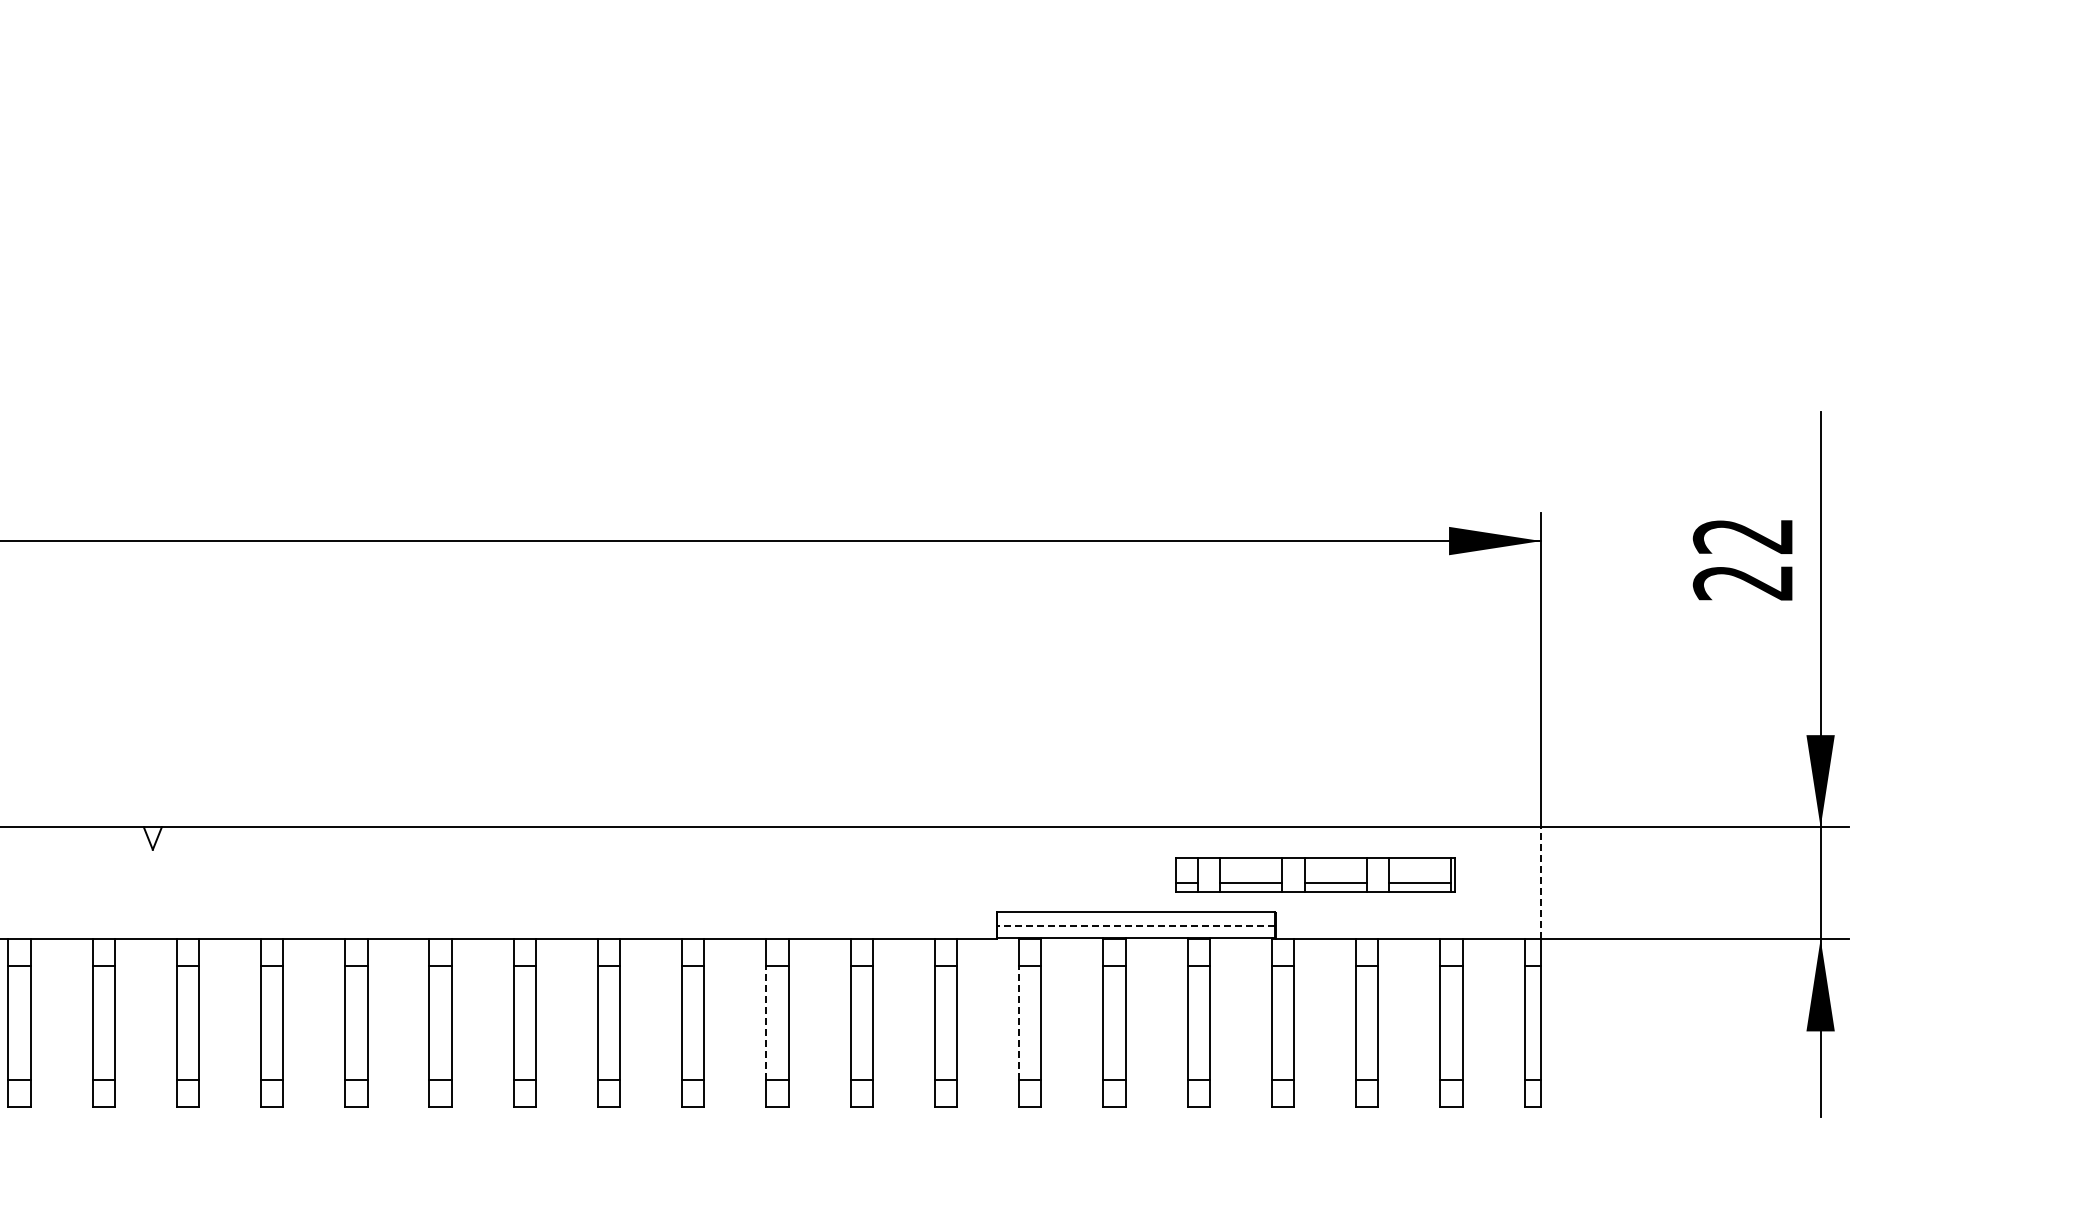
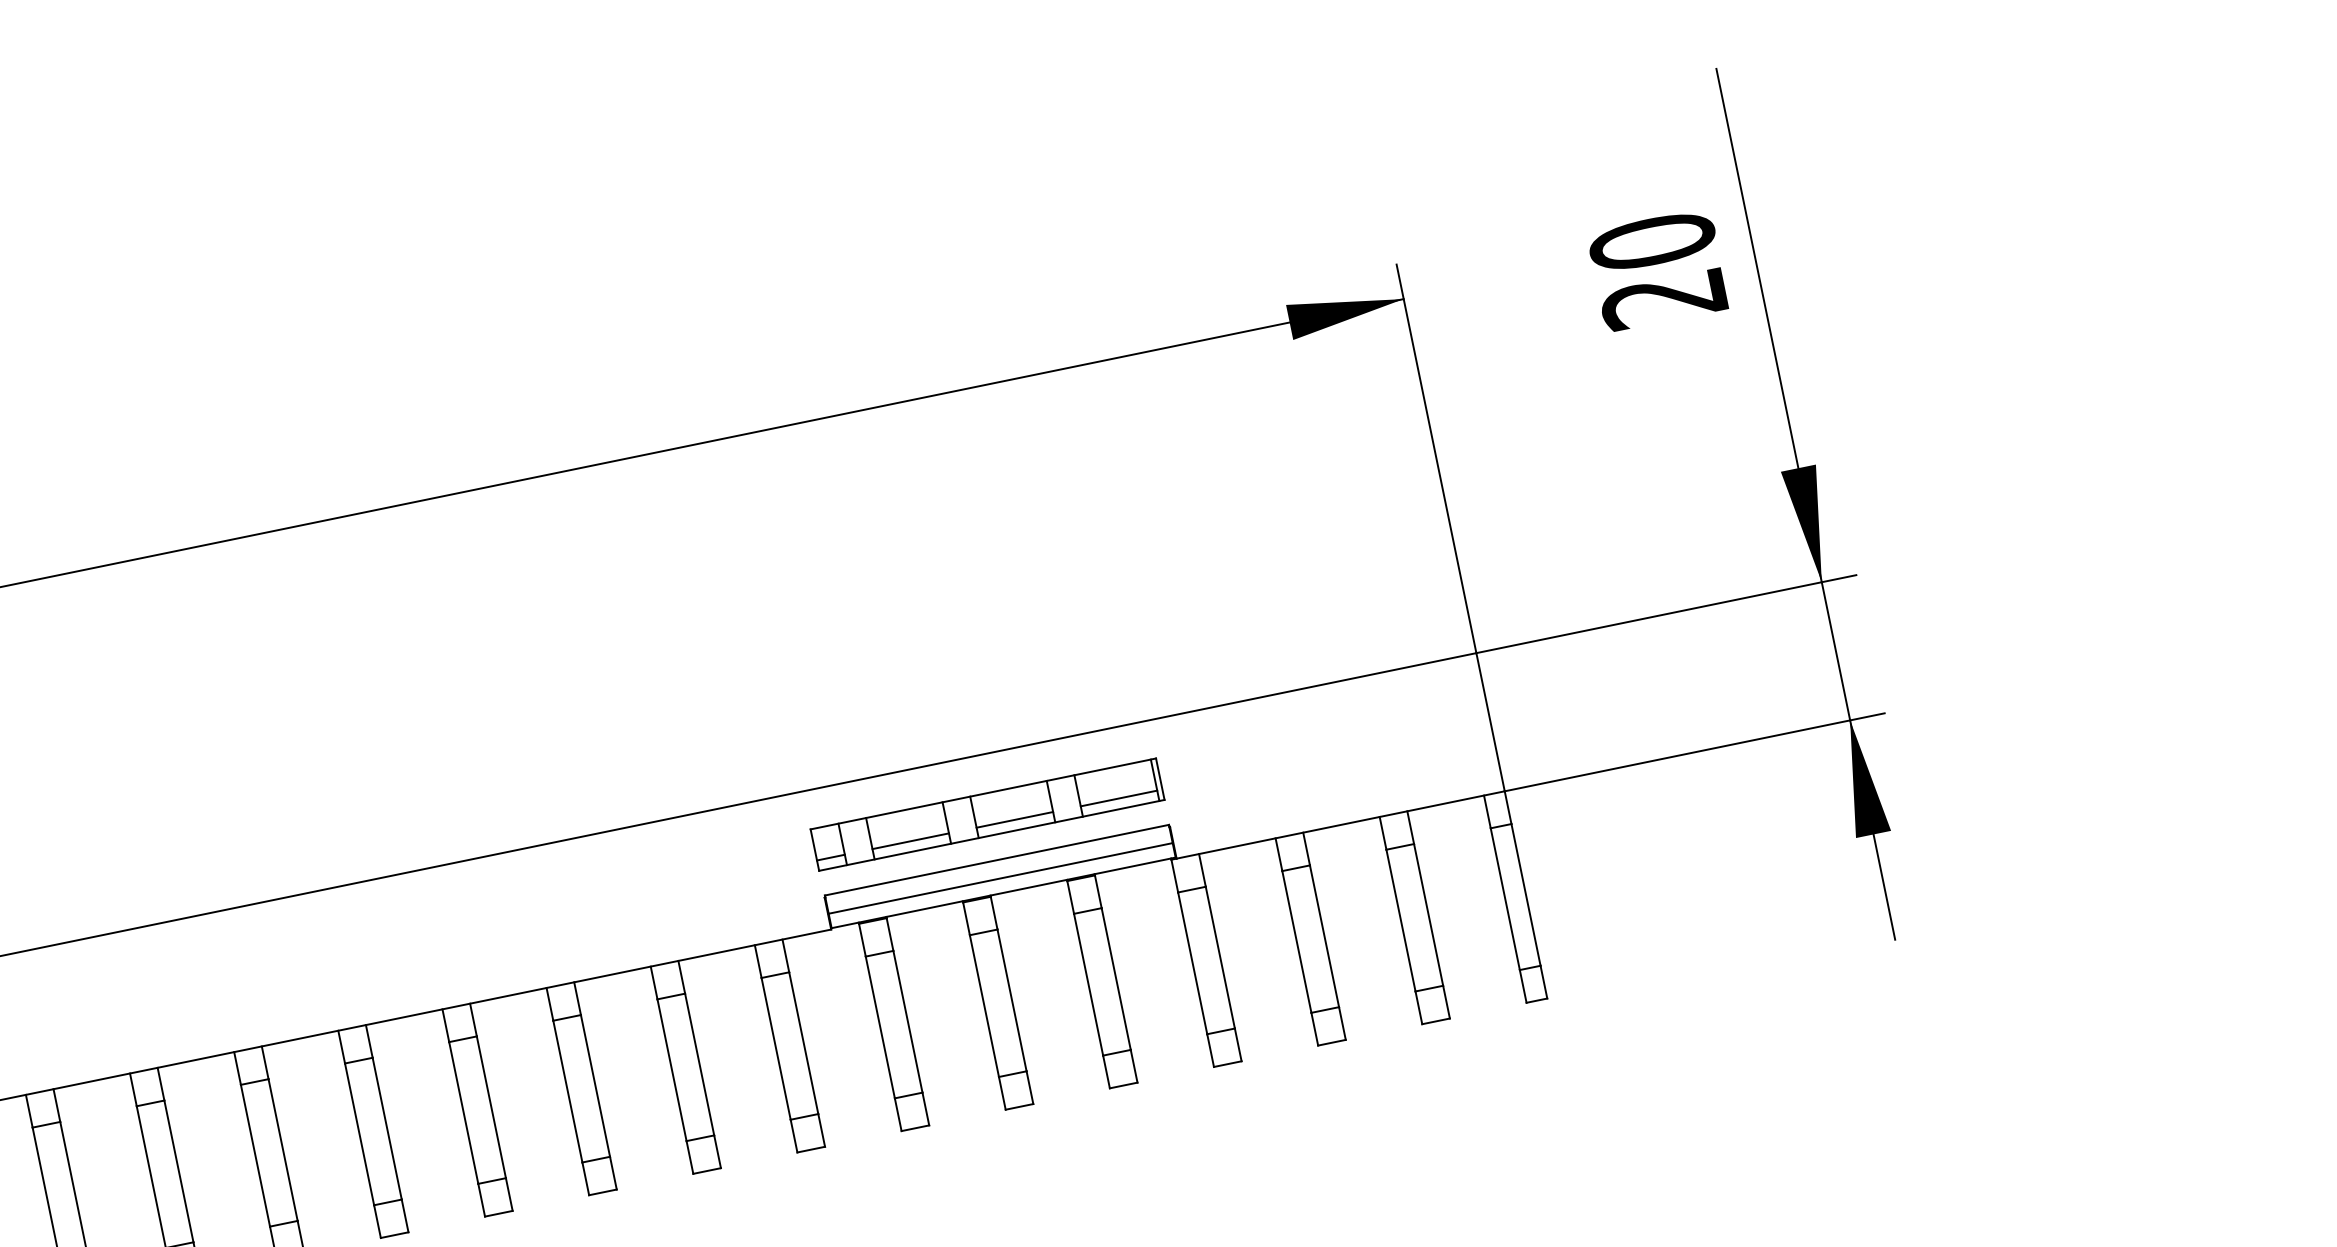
text: (1743, 535) -> (1652, 240), 22 -> 20
part: (1315, 874) -> (987, 814), moved
line: (1541, 883) -> (1490, 722), dashed -> solid
line: (1135, 926) -> (999, 878), dashed -> solid
line: (766, 1022) -> (567, 1090), dashed -> solid
line: (1019, 1022) -> (880, 1026), dashed -> solid

